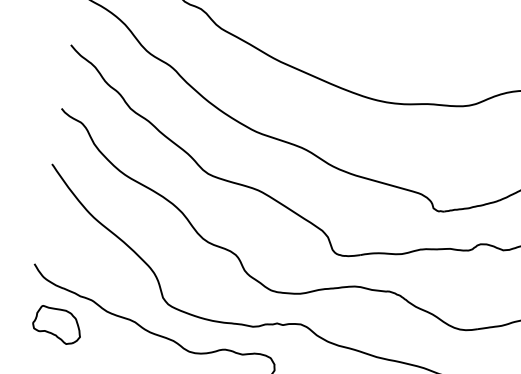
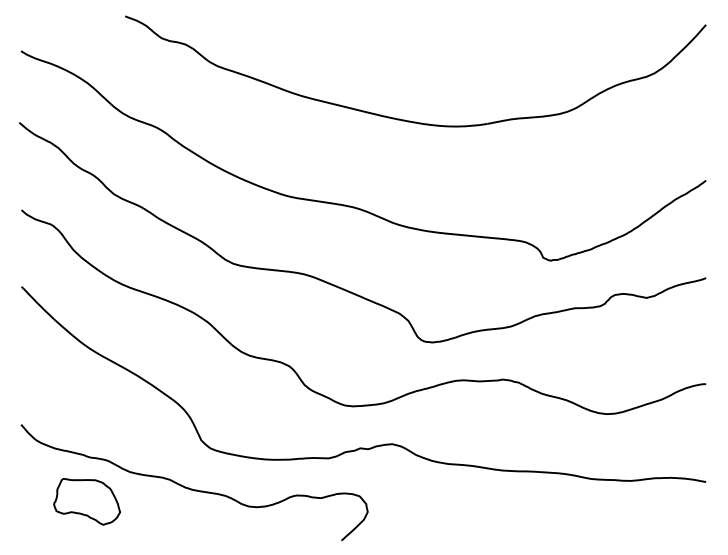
part: (56, 325) -> (86, 501), moved

